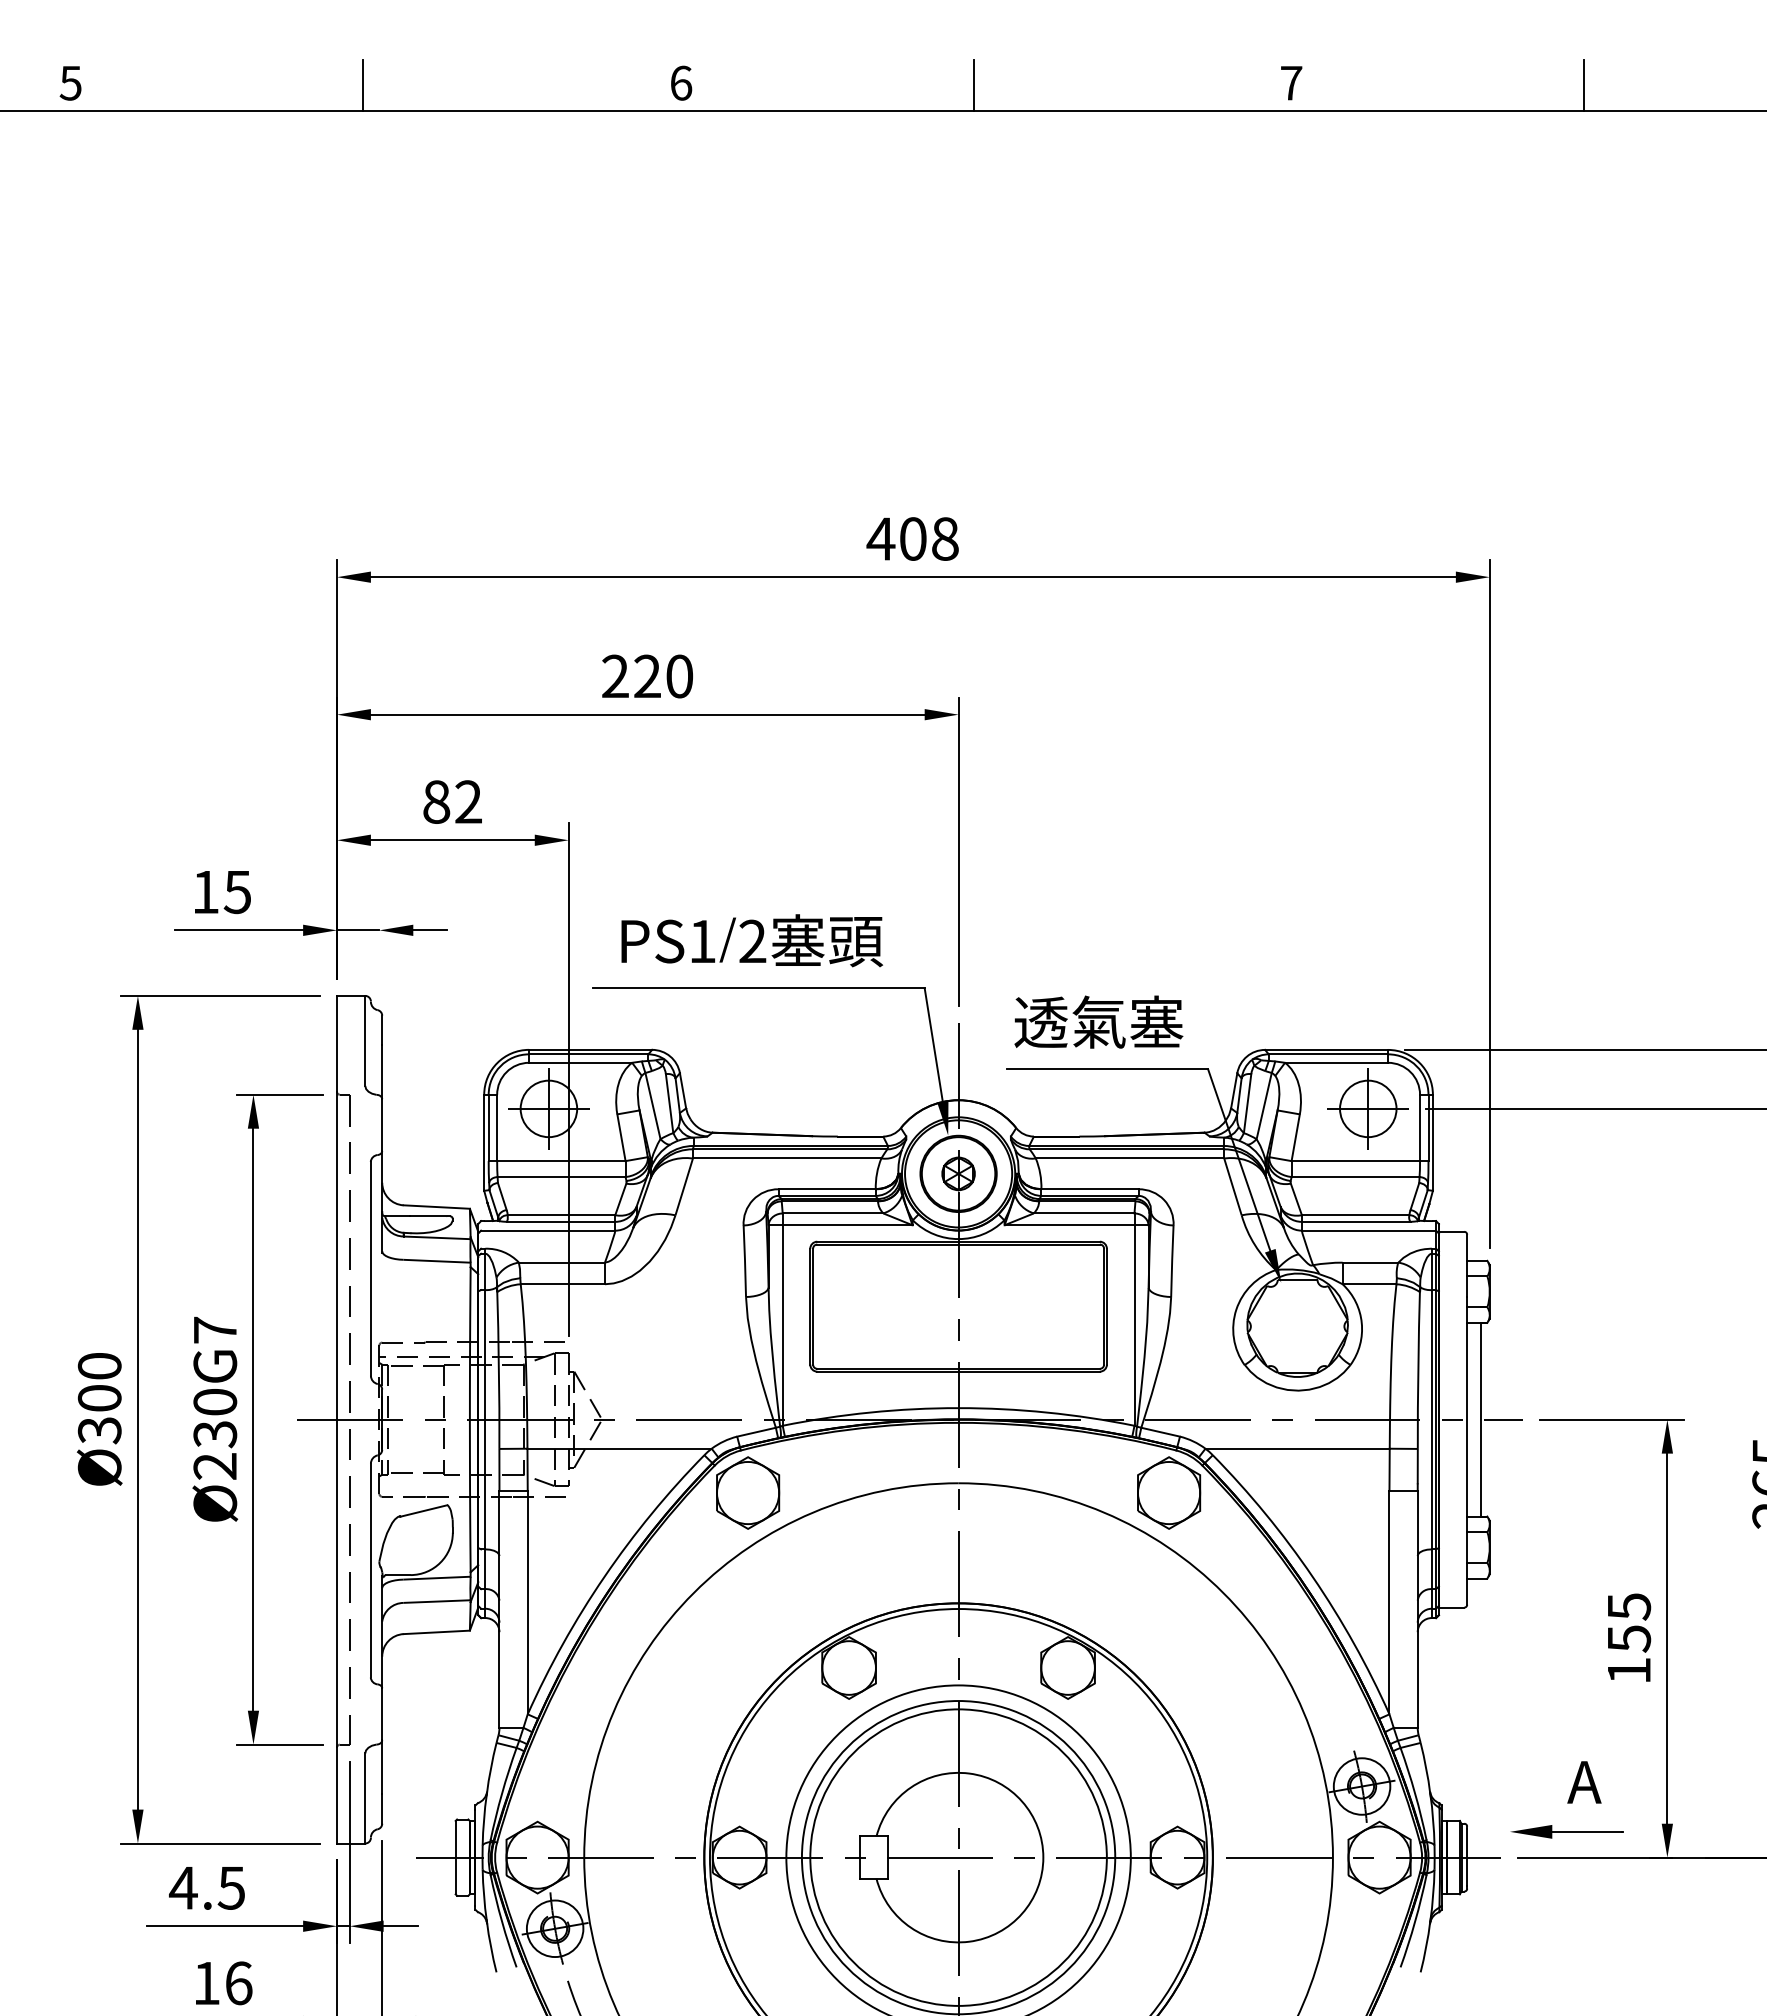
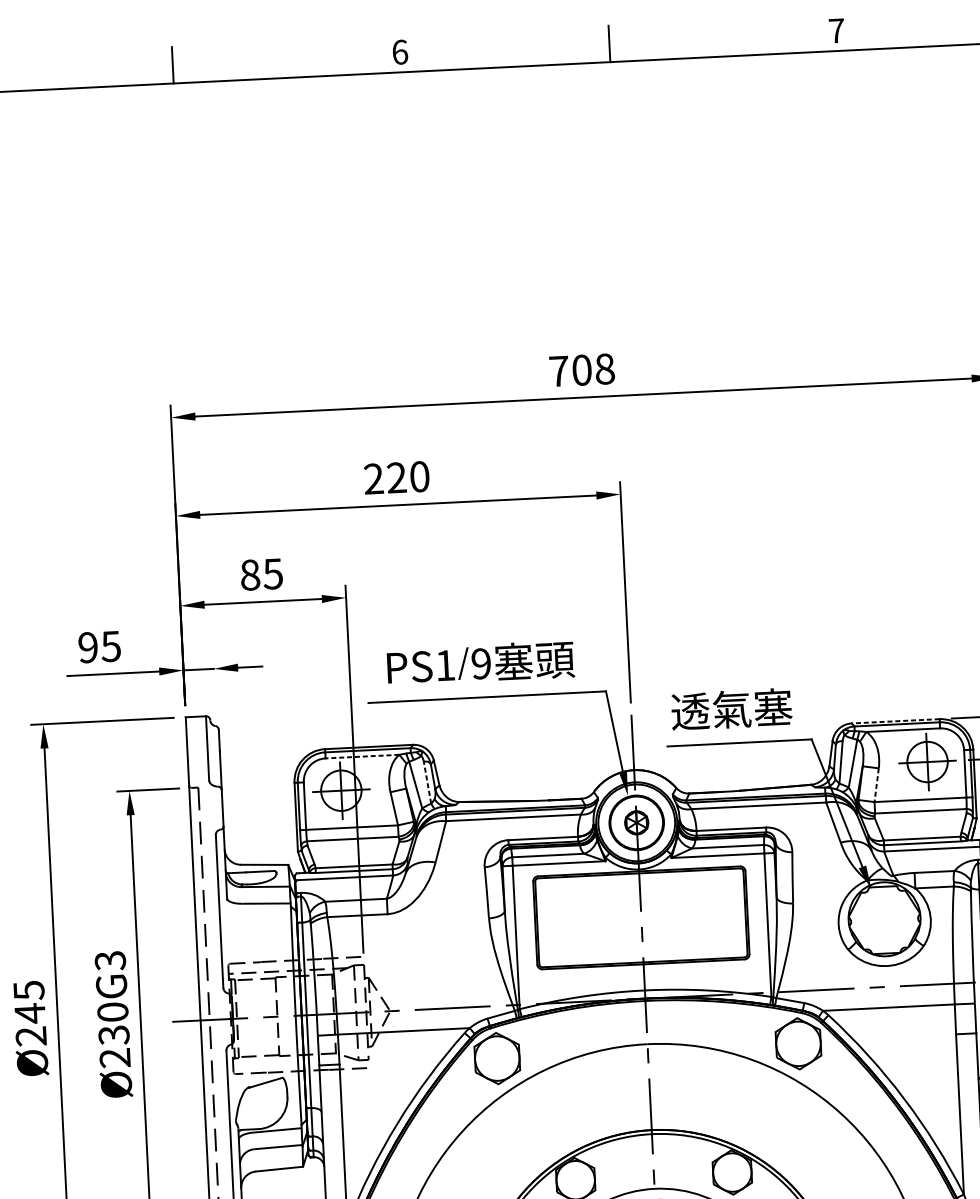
text: (880, 538) -> (558, 371), 408 -> 708
text: (467, 801) -> (272, 573), 82 -> 85
text: (205, 892) -> (88, 647), 15 -> 95
text: (752, 941) -> (481, 663), 2 -> 9
line: (1326, 1049) -> (895, 721), solid -> dashed
line: (580, 1062) -> (362, 756), solid -> dashed
line: (669, 1103) -> (427, 782), solid -> dashed
line: (1295, 1137) -> (876, 785), solid -> dashed
text: (215, 1330) -> (110, 960), Ø230G7 -> Ø230G3
text: (99, 1398) -> (29, 1013), Ø300 -> Ø245

